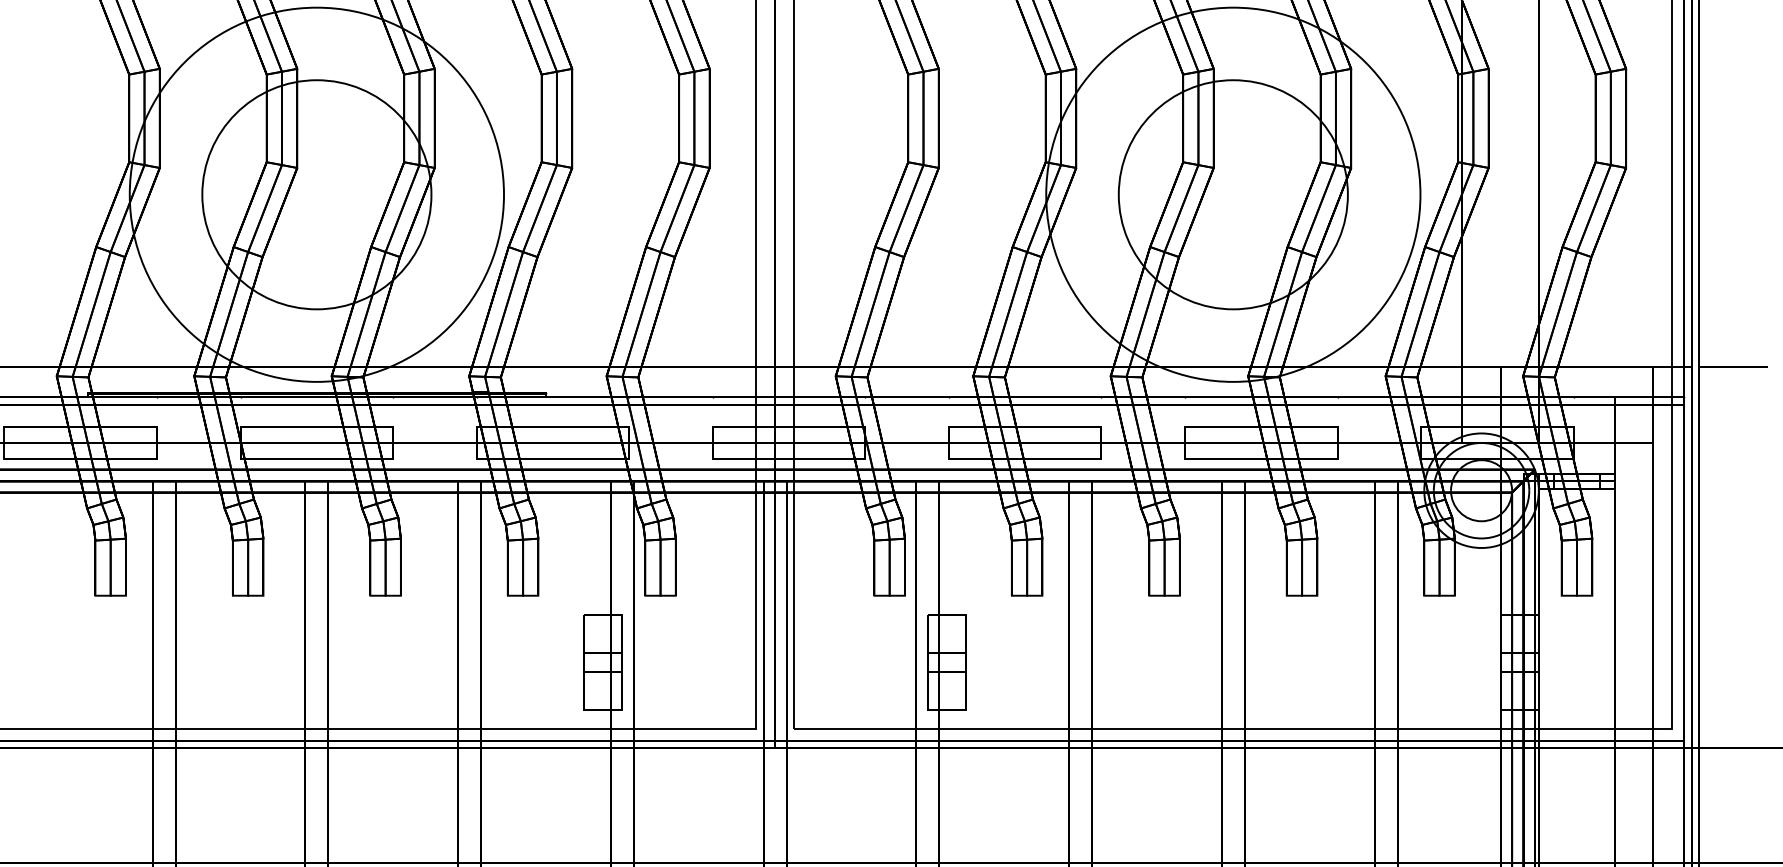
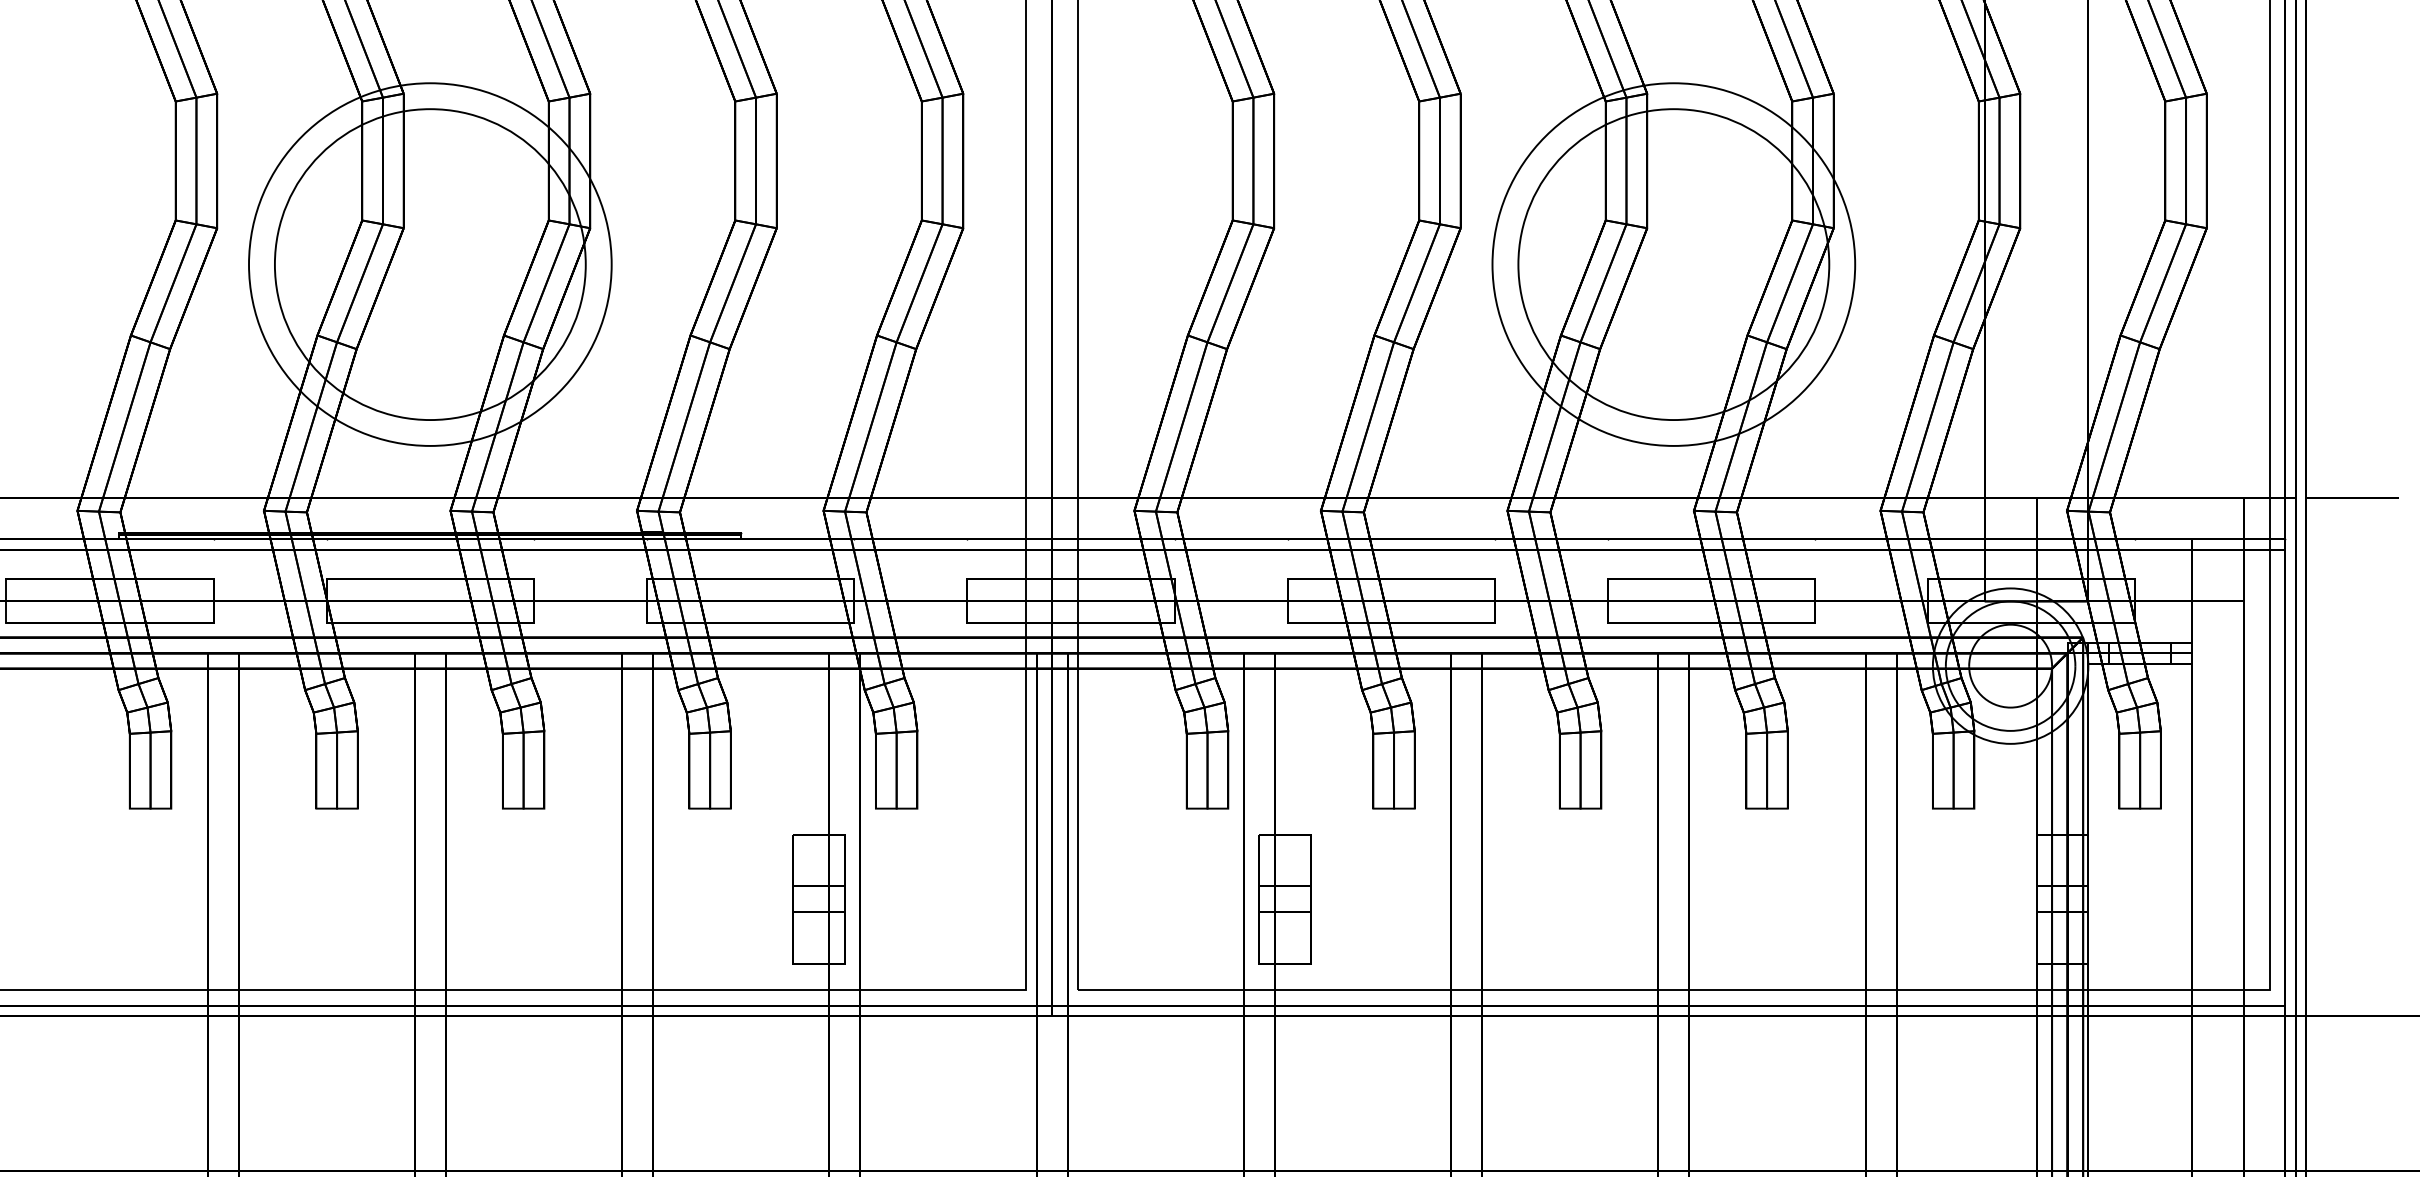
circle: (317, 194) -> (430, 264), size x0.71
circle: (1233, 194) -> (1673, 264), size x0.71

